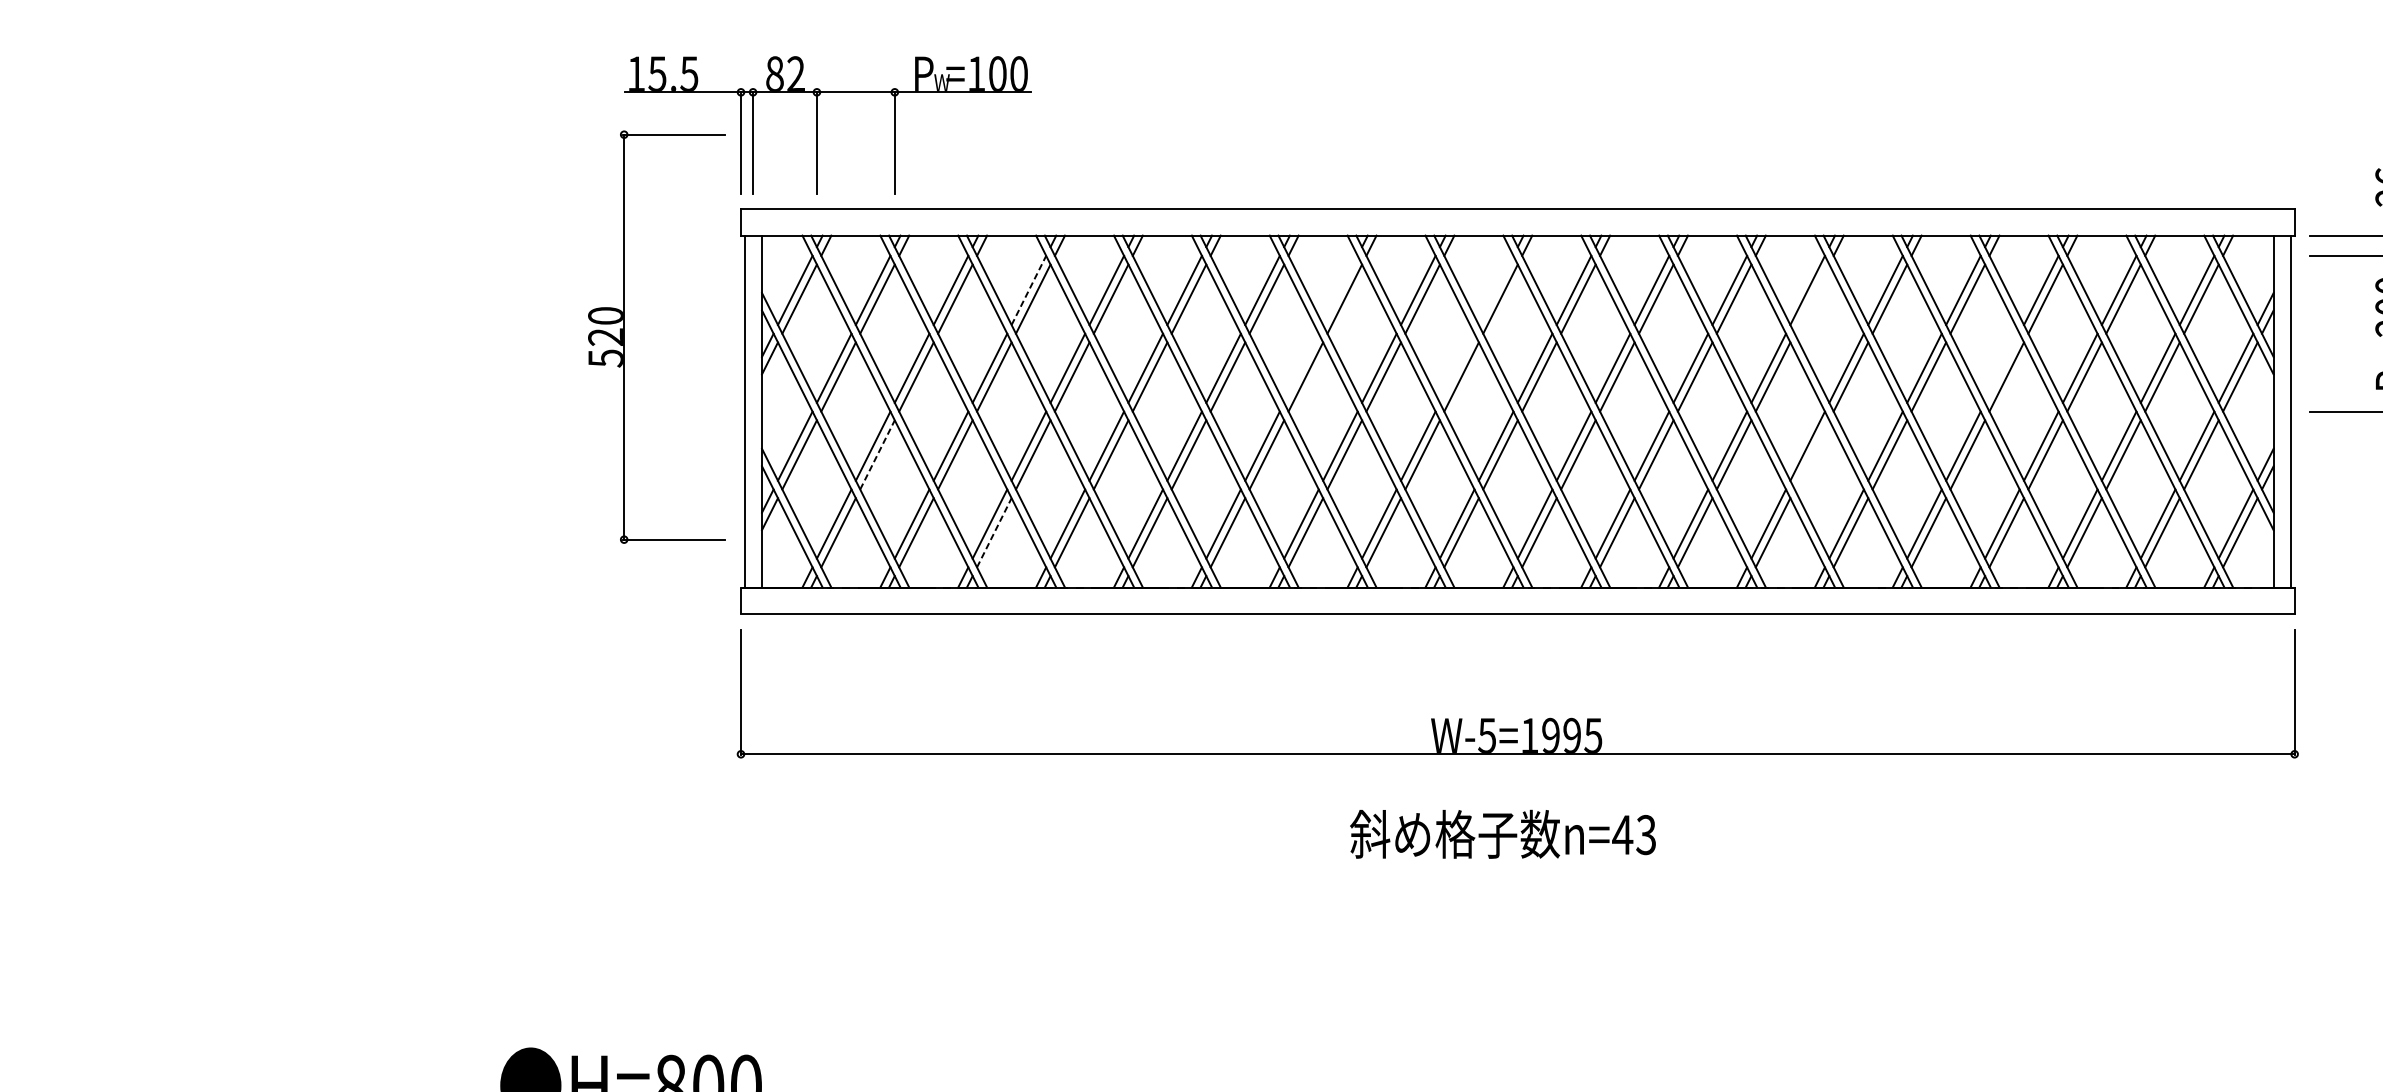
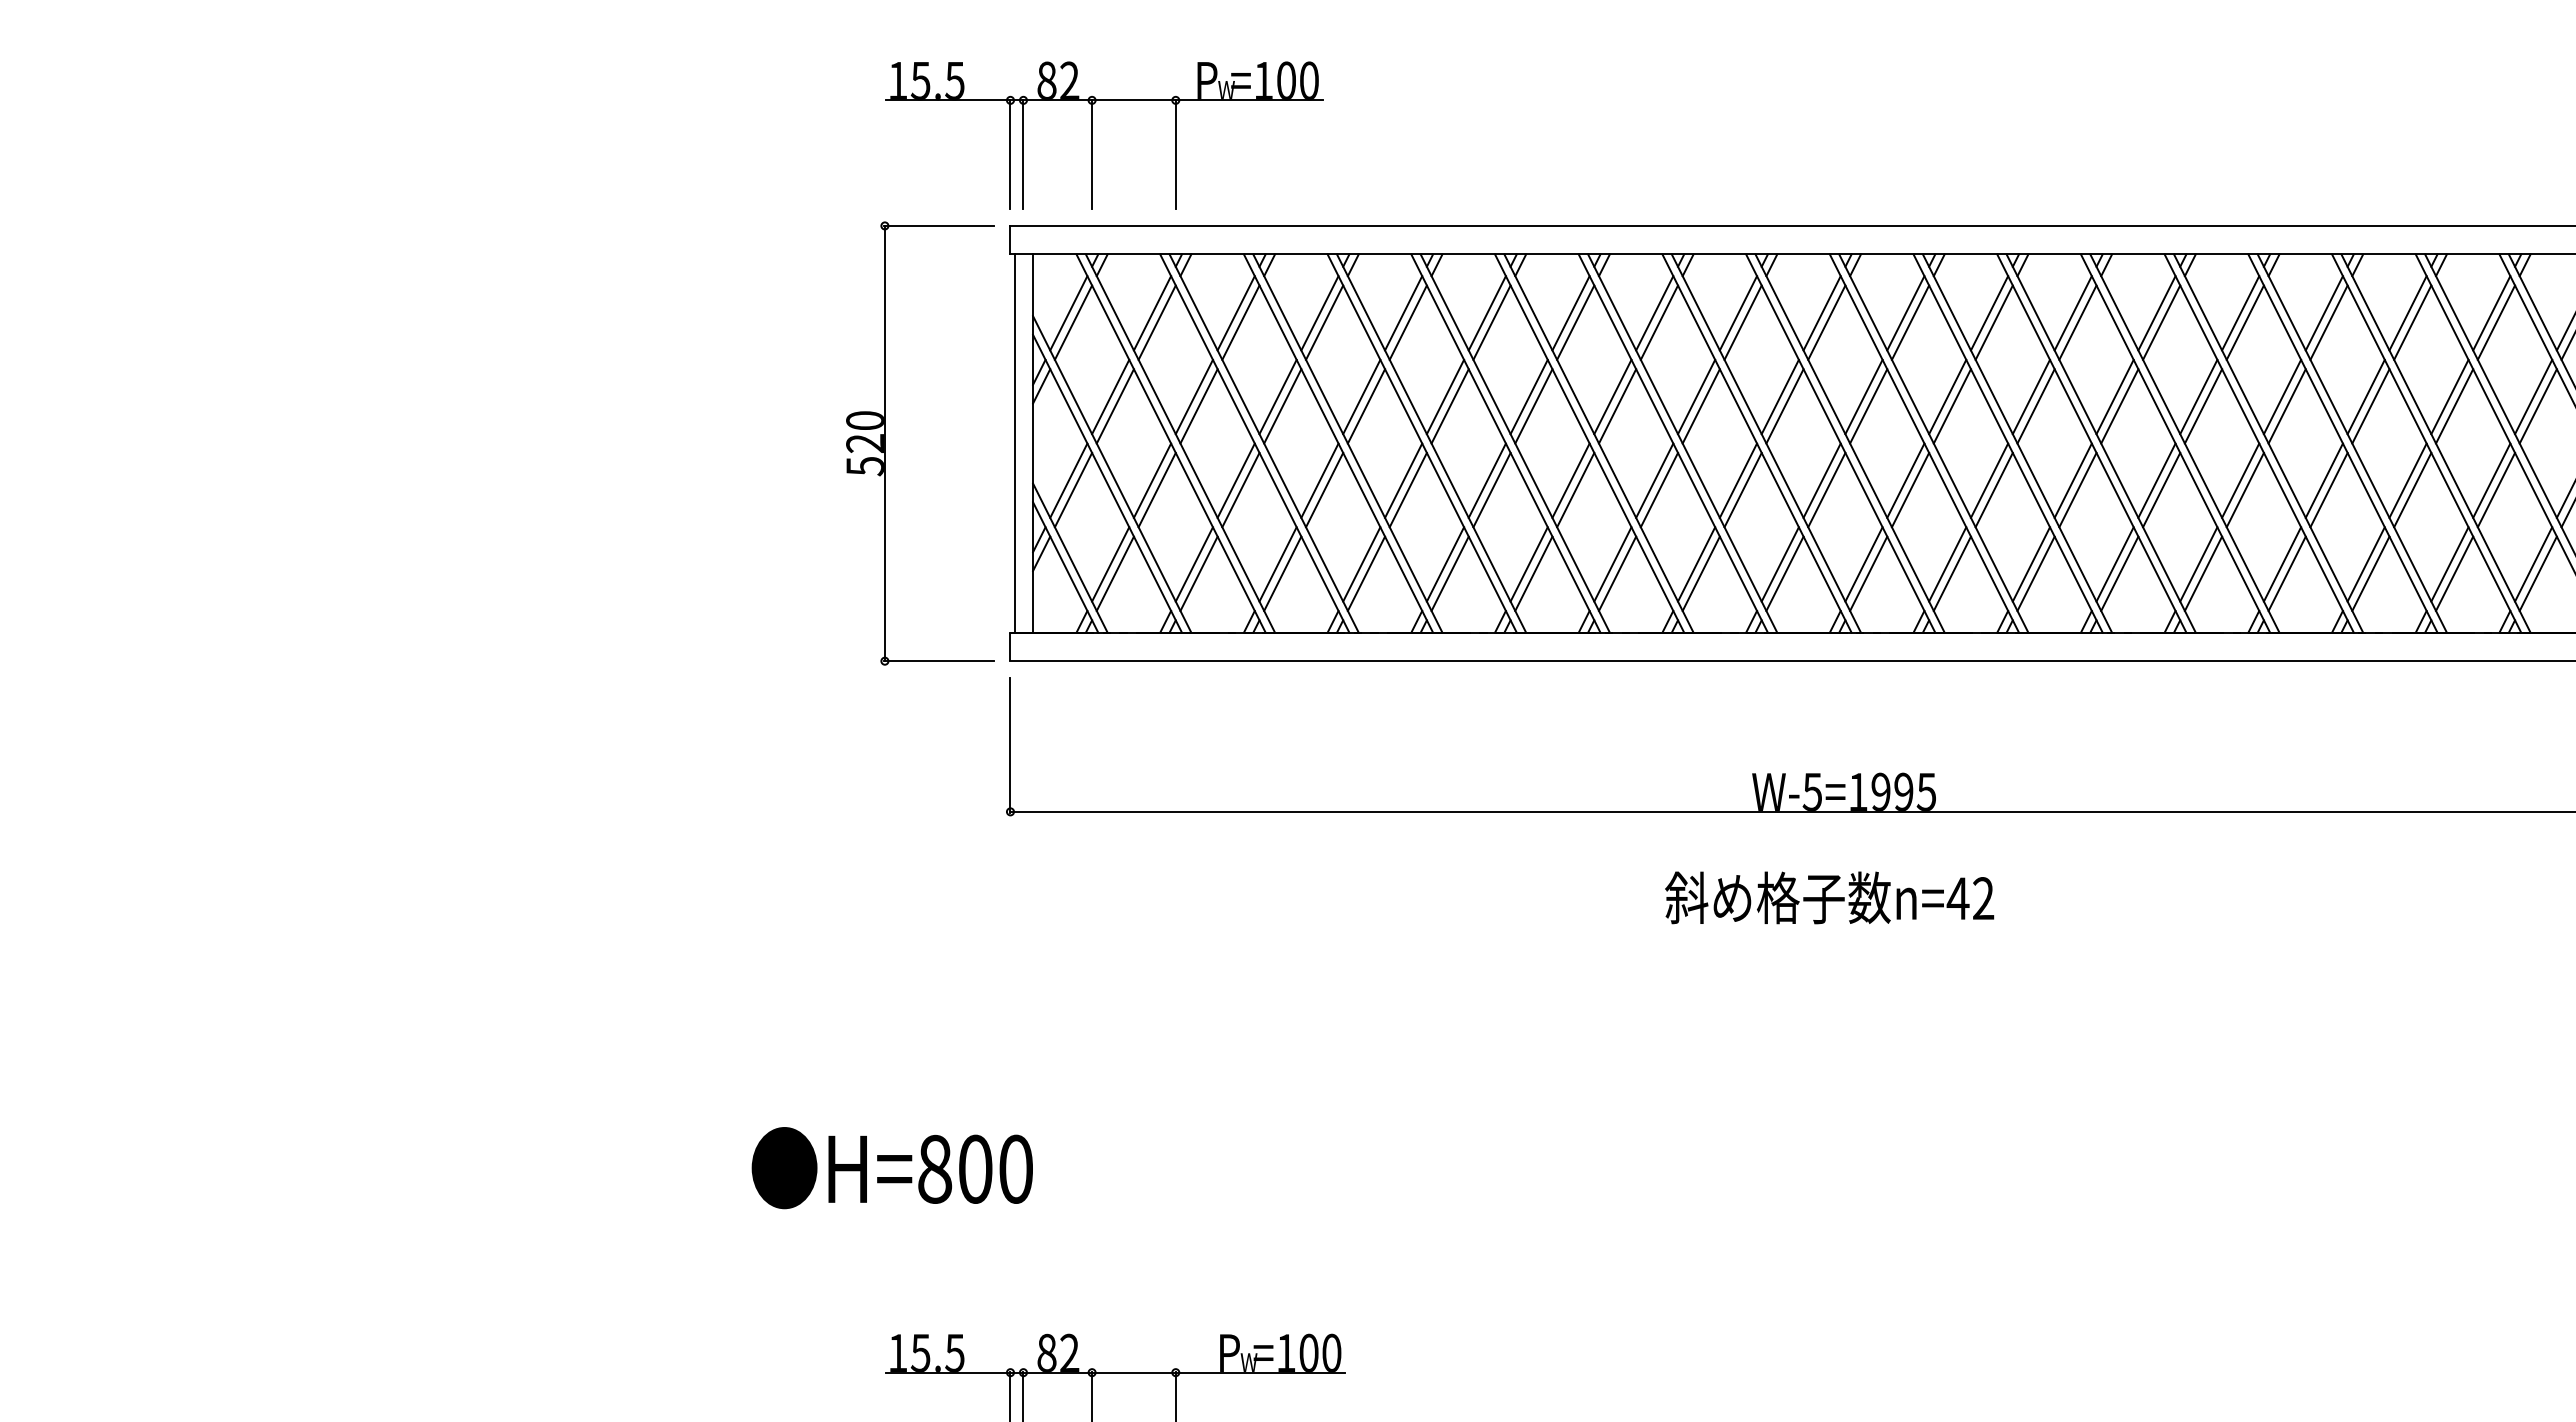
line: (1028, 290) -> (1319, 313), dashed -> solid
line: (1340, 290) -> (1654, 313), added
line: (1495, 290) -> (1821, 313), added
line: (1811, 298) -> (2161, 322), added
part: (624, 337) -> (885, 443), moved
line: (1301, 367) -> (1612, 396), added
line: (1456, 367) -> (1779, 396), added
line: (2001, 367) -> (2365, 396), added
line: (1811, 454) -> (2161, 489), added
line: (877, 455) -> (1157, 490), dashed -> solid
line: (994, 532) -> (1282, 573), dashed -> solid
text: (1646, 834) -> (1983, 898), n=43 -> n=42

